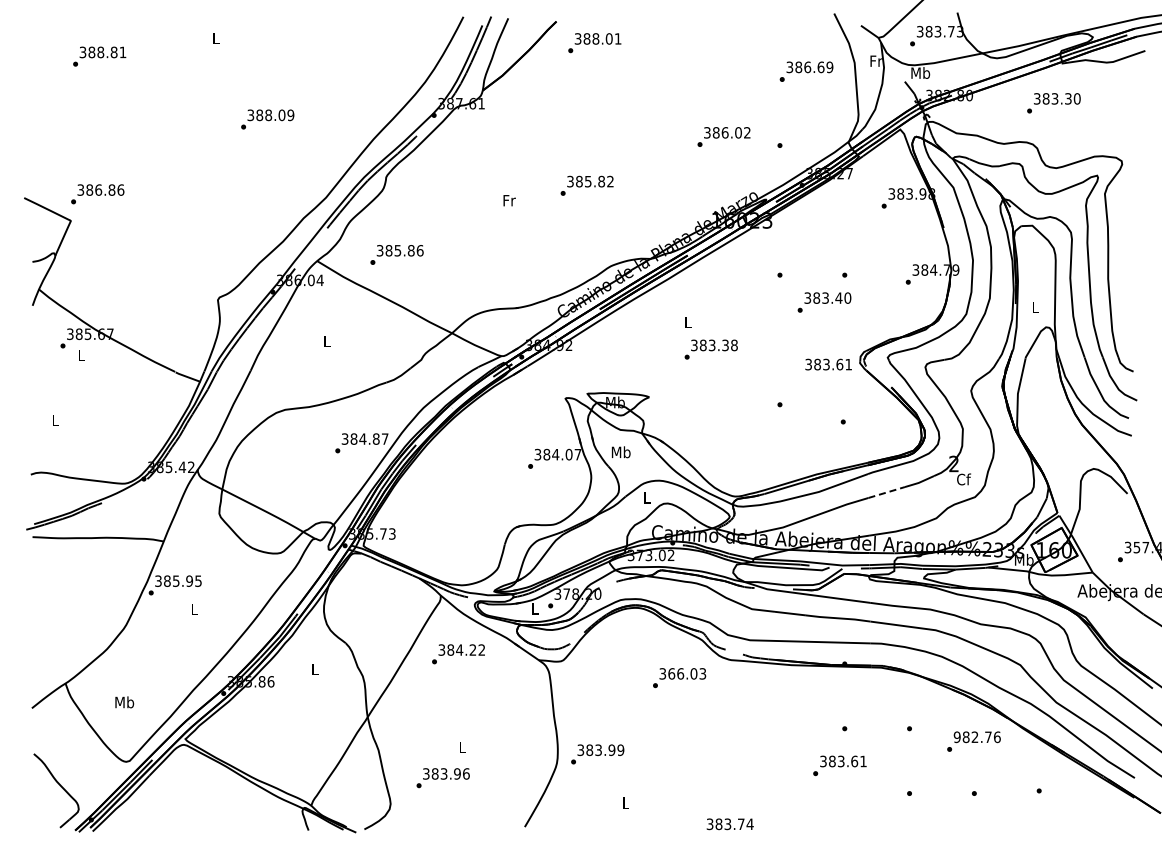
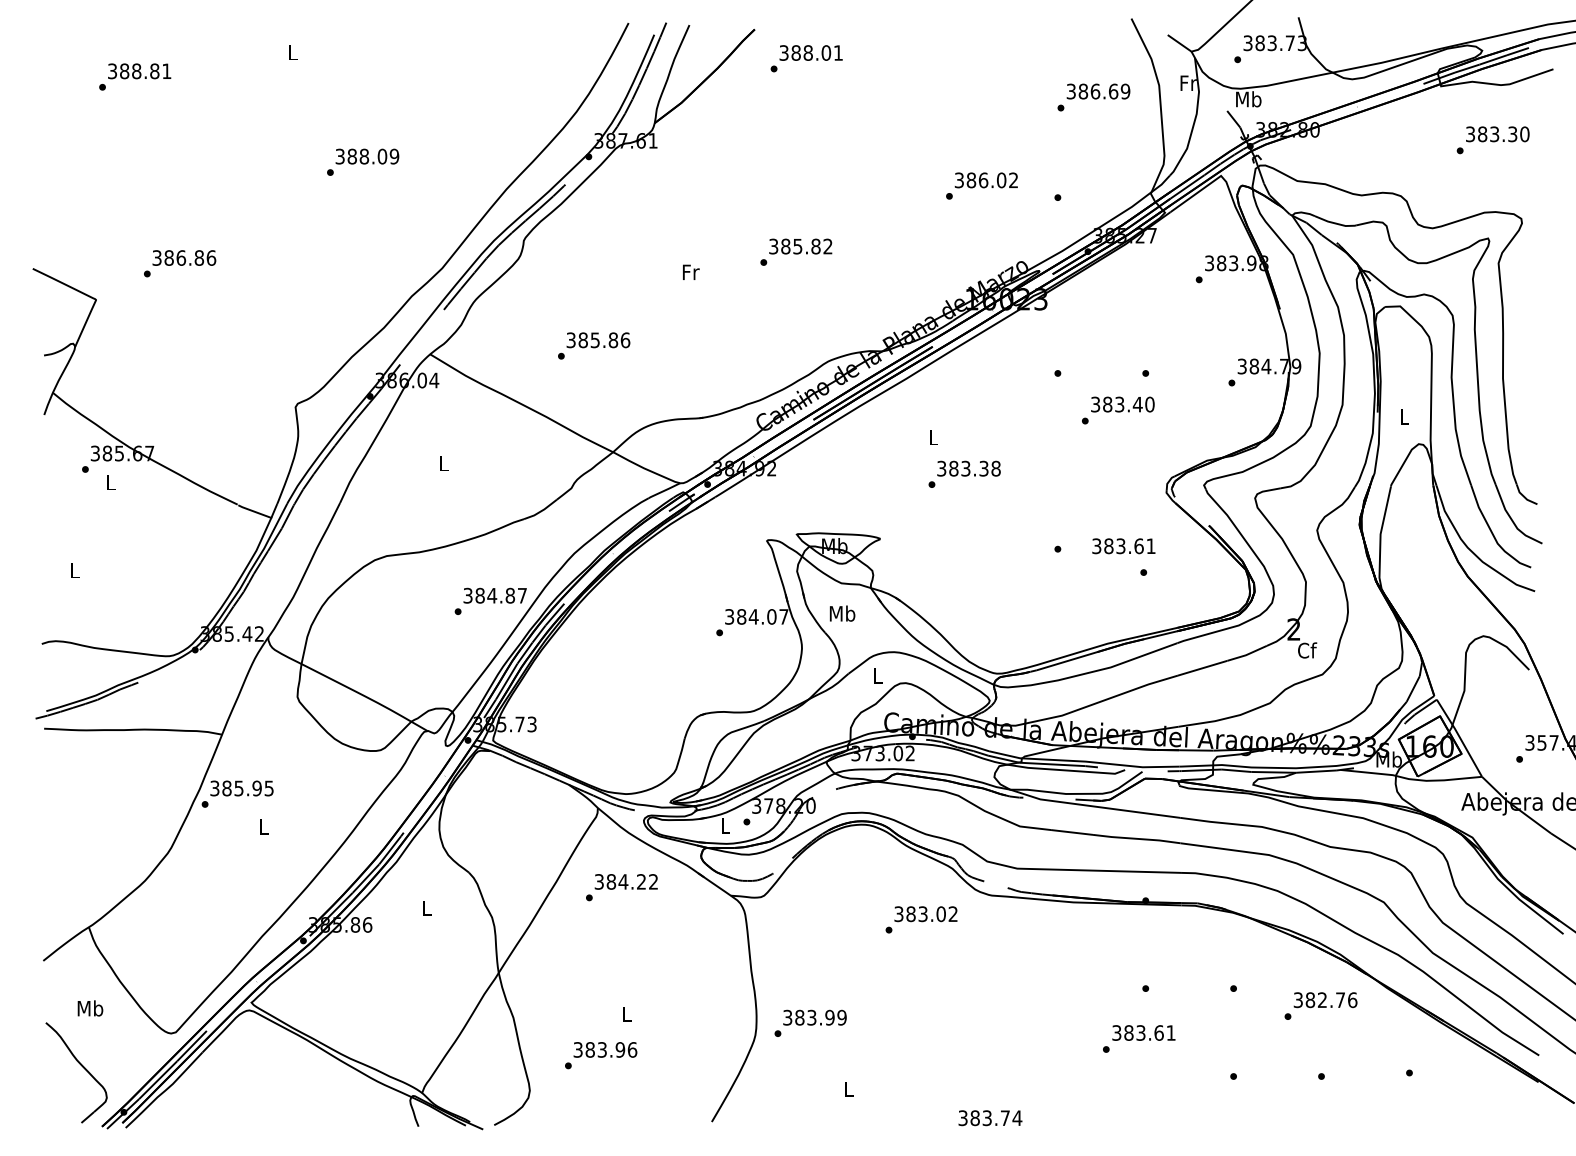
text: (1053, 103) -> (1492, 140), moved
text: (97, 194) -> (179, 264), moved
text: (396, 254) -> (593, 345), moved
text: (828, 364) -> (1123, 546), moved
line: (887, 492) -> (1203, 668), dashed -> solid
text: (687, 673) -> (932, 913), 366.03 -> 383.02
text: (124, 702) -> (90, 1008), moved
text: (956, 736) -> (1297, 999), 982.76 -> 382.76

